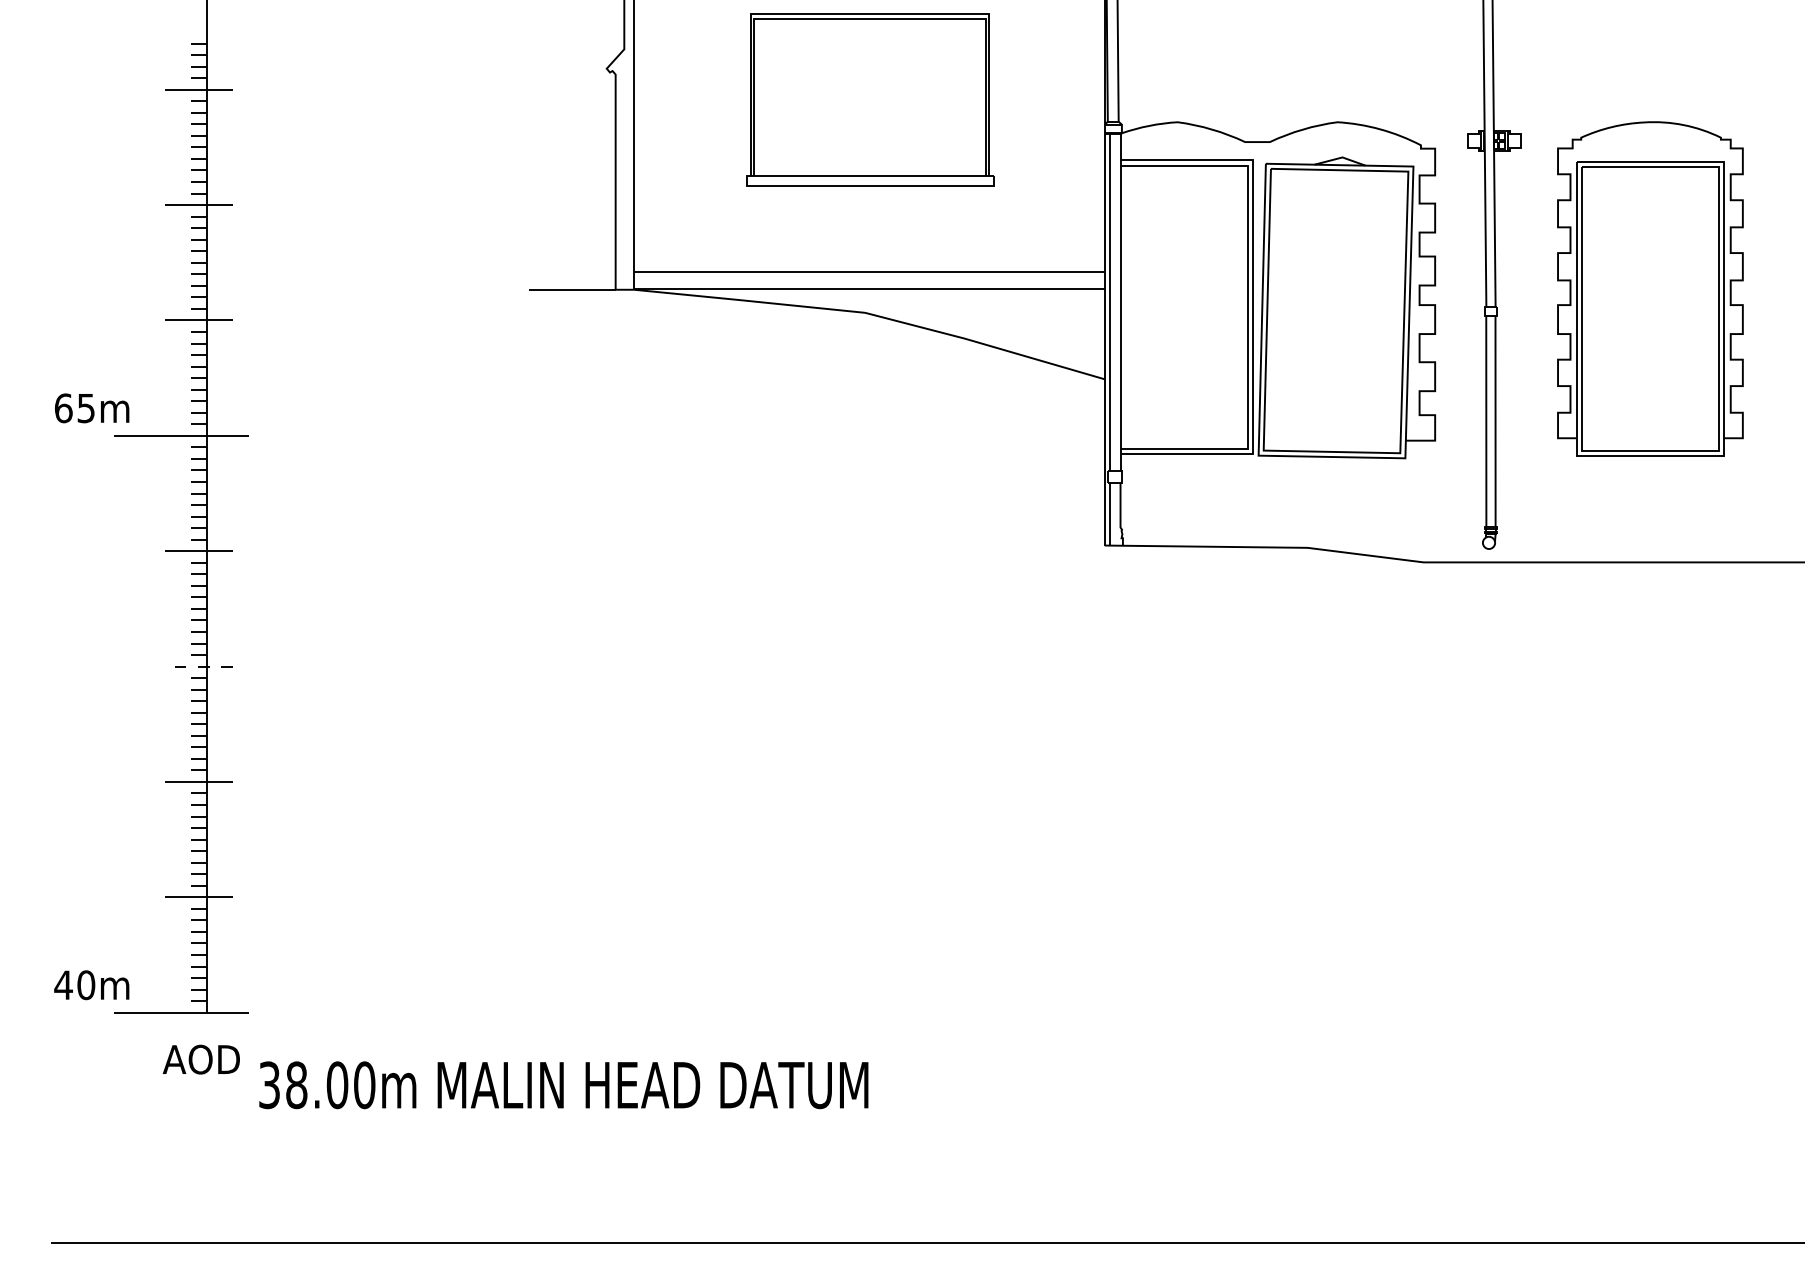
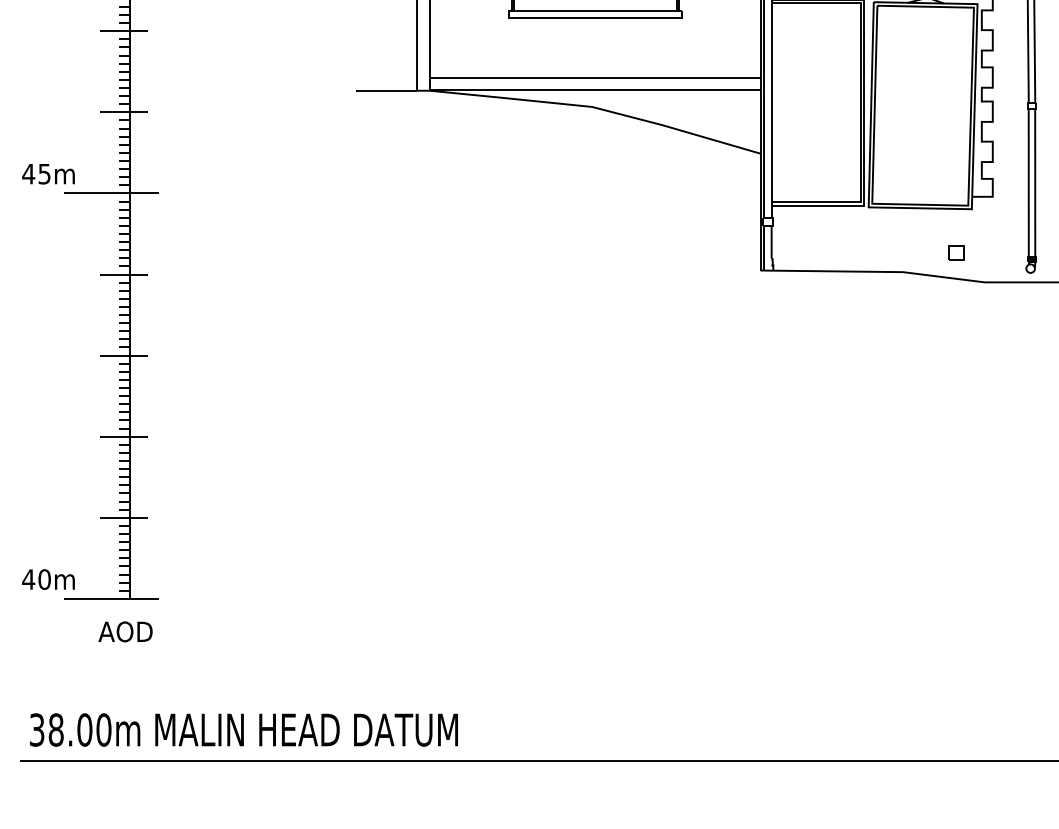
text: (63, 408) -> (28, 174), 65m -> 45m
part: (1382, 520) -> (955, 252), added
line: (198, 666) -> (123, 355), dashed -> solid
text: (563, 1085) -> (243, 730), moved

